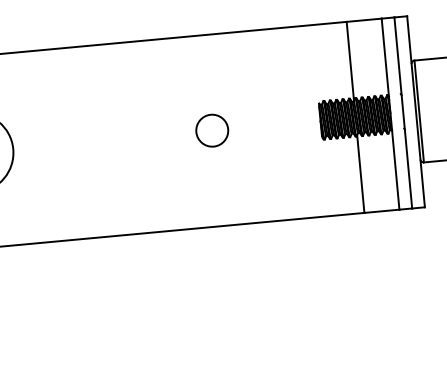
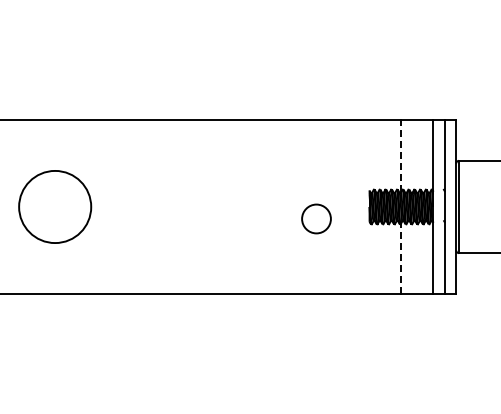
line: (350, 61) -> (401, 156), solid -> dashed
circle: (212, 130) -> (316, 218), moved
line: (360, 173) -> (401, 257), solid -> dashed

